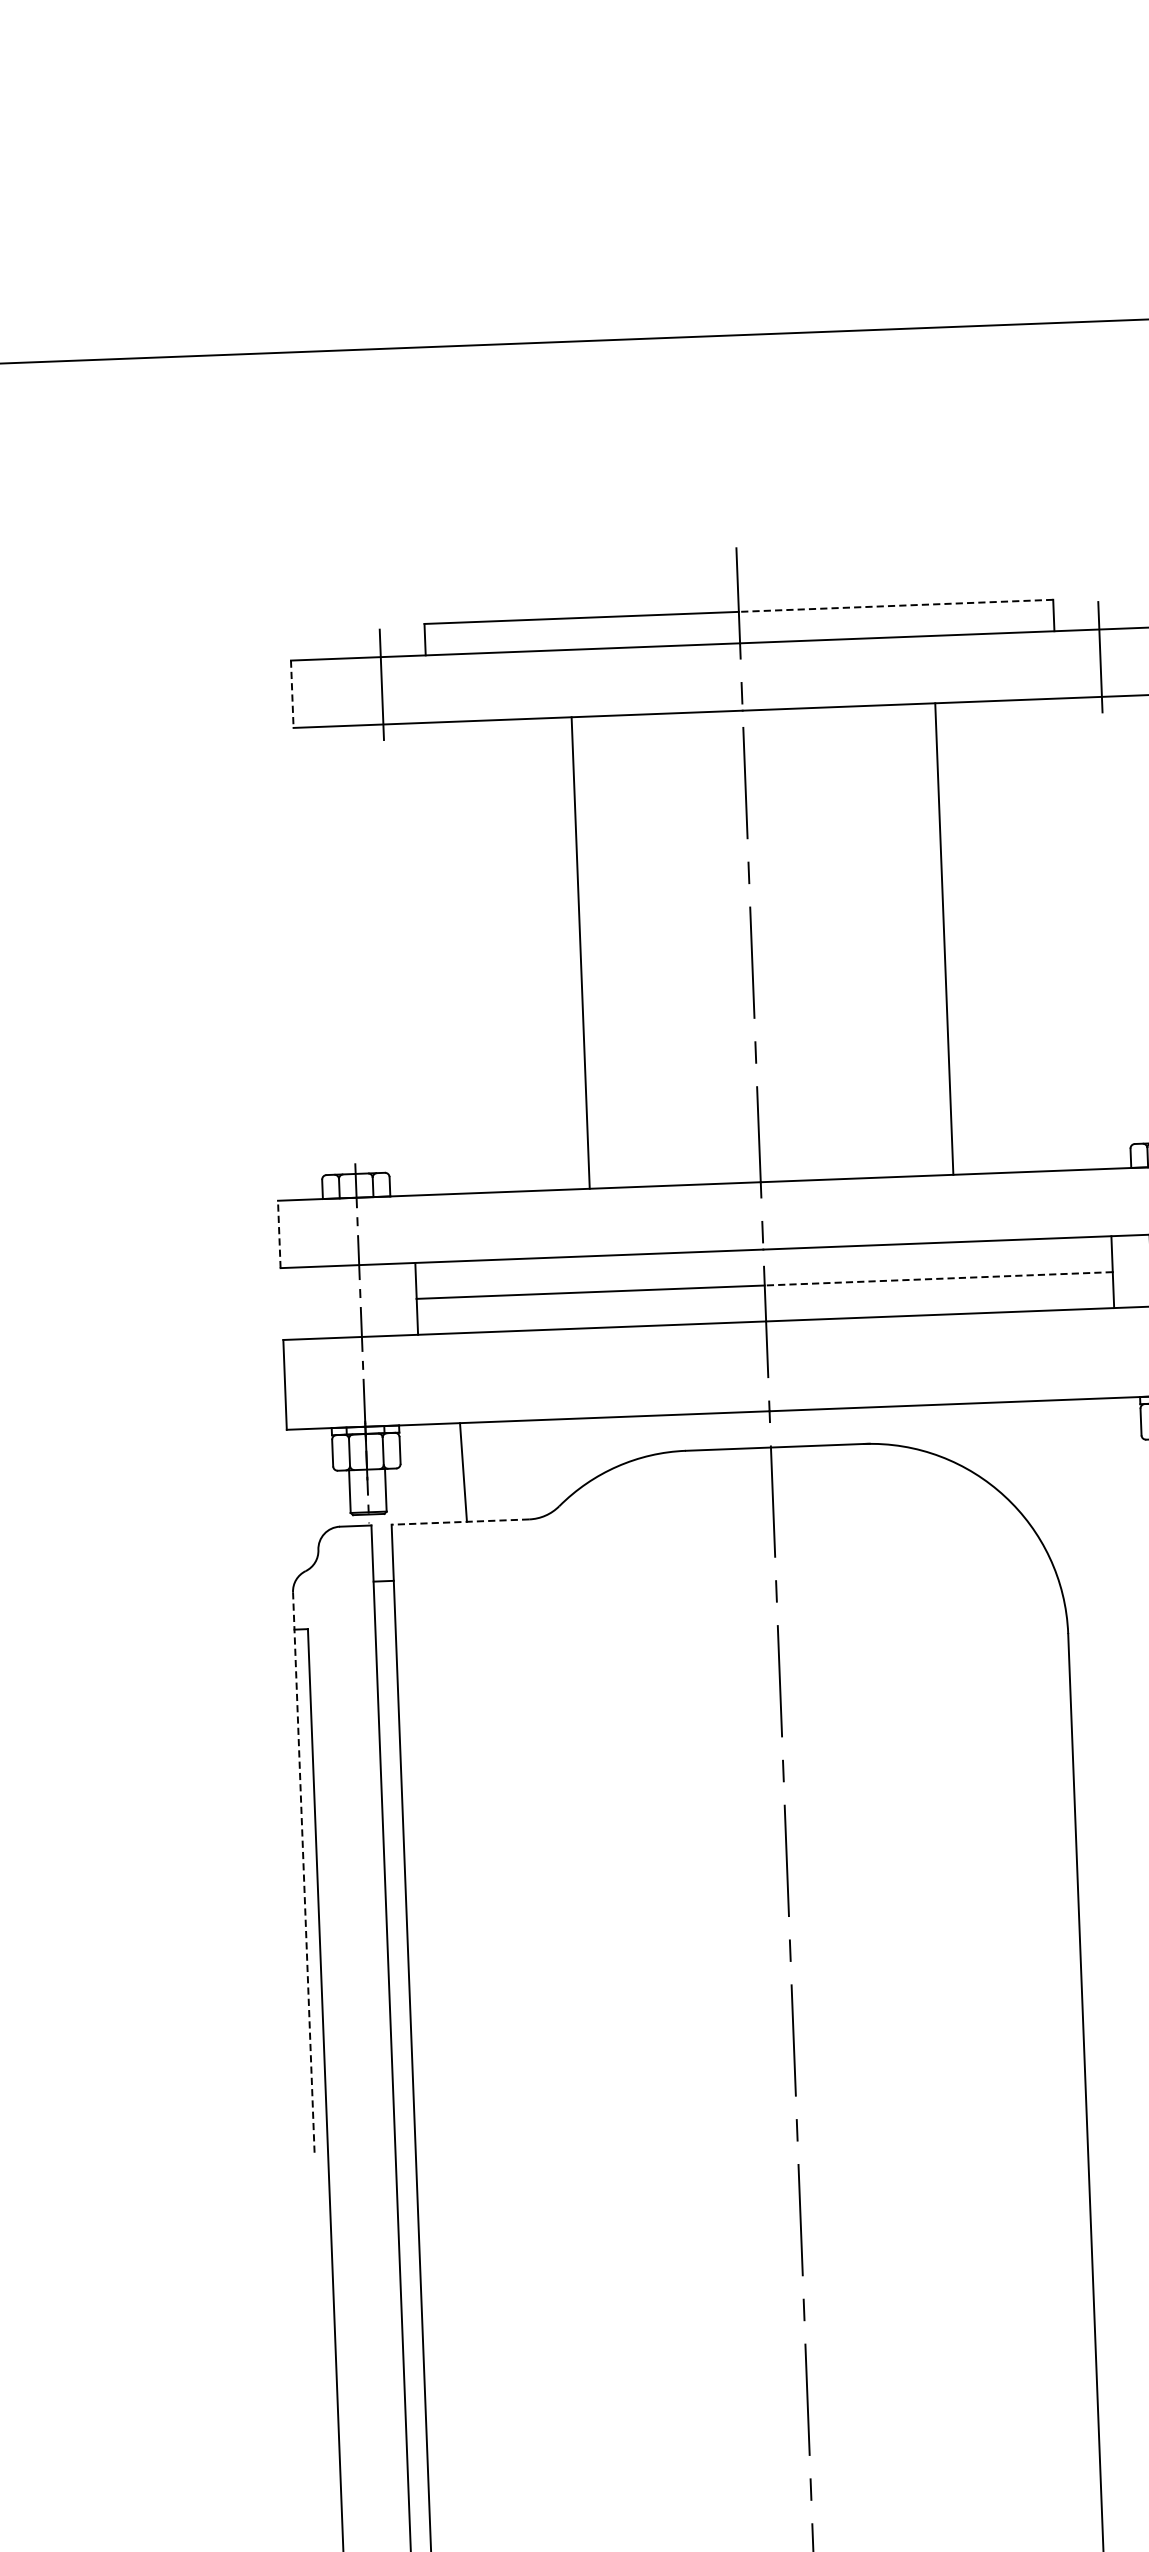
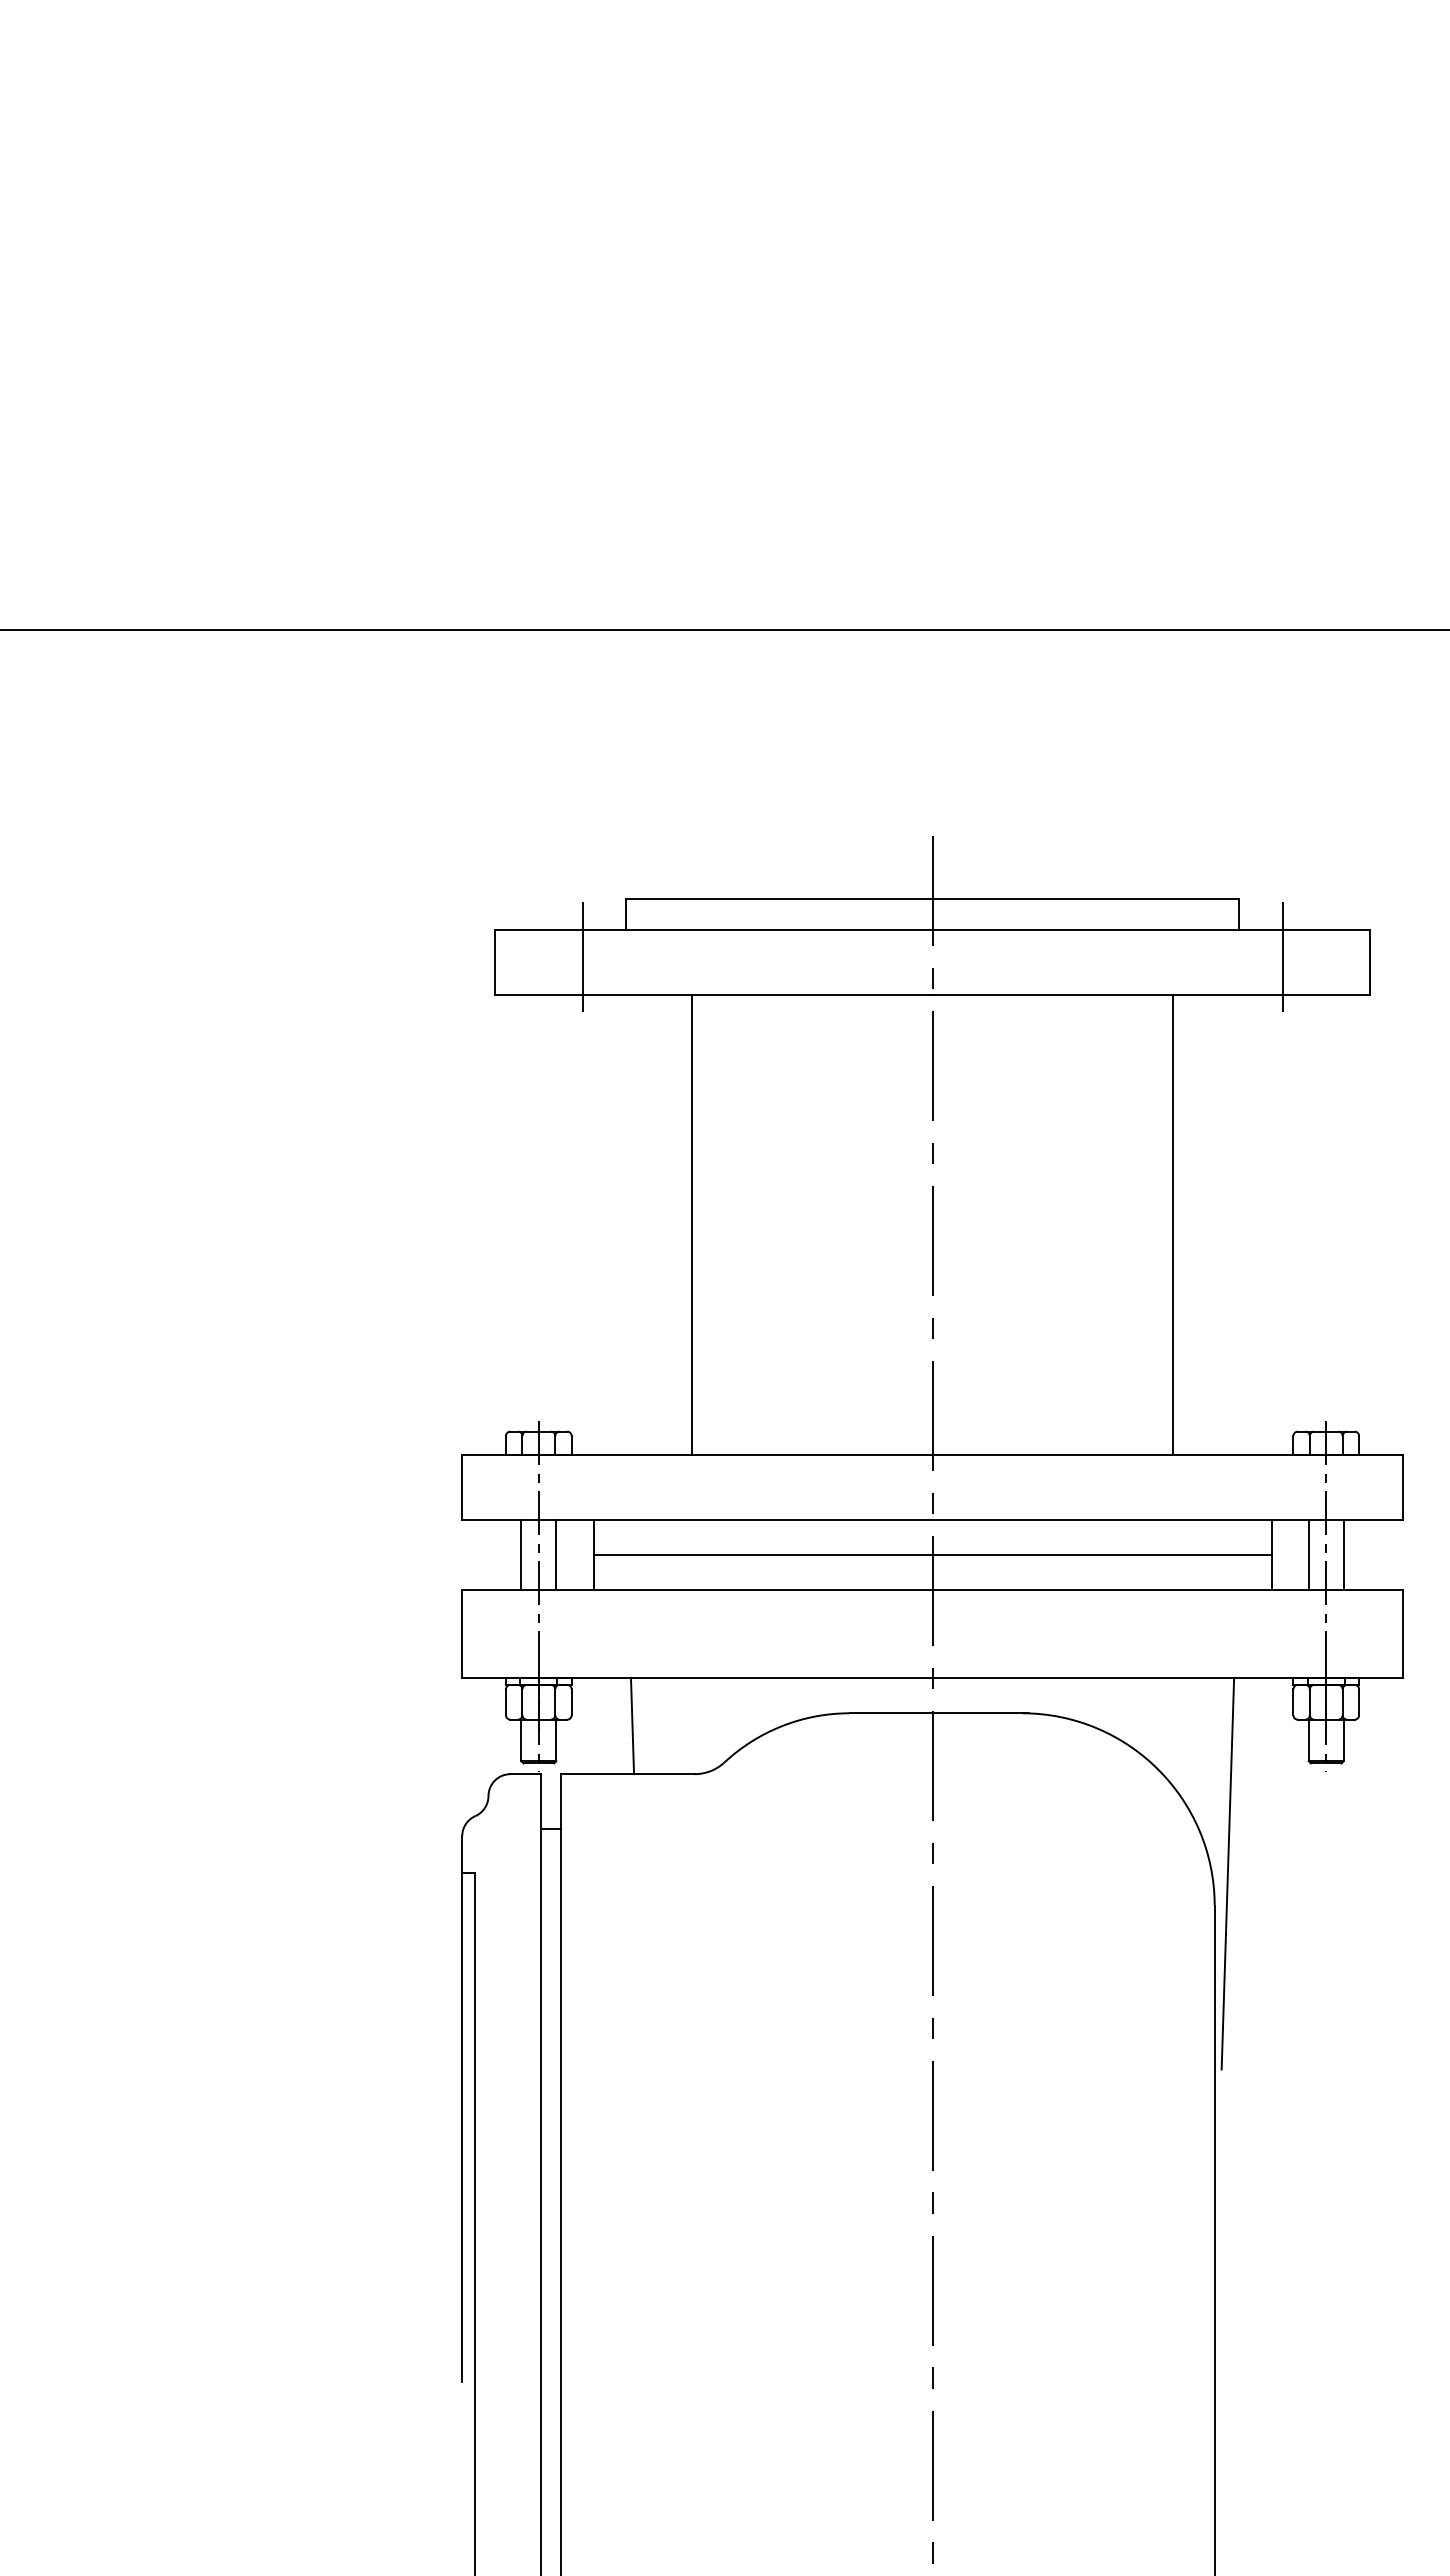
line: (895, 606) -> (1085, 899), dashed -> solid
line: (292, 694) -> (495, 962), dashed -> solid
line: (944, 938) -> (1173, 1224), moved
line: (580, 952) -> (691, 1224), moved
line: (279, 1234) -> (462, 1487), dashed -> solid
line: (939, 1278) -> (1102, 1555), dashed -> solid
line: (378, 1300) -> (556, 1555), added
line: (342, 1301) -> (521, 1555), added
line: (460, 1522) -> (627, 1774), dashed -> solid
line: (1080, 1600) -> (1227, 1873), added
line: (304, 1872) -> (462, 2109), dashed -> solid

